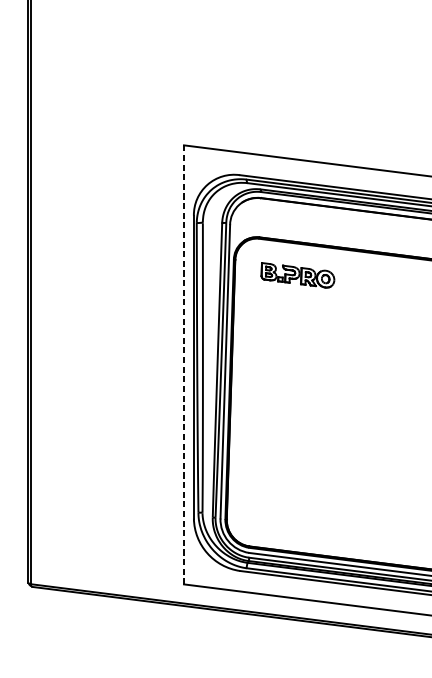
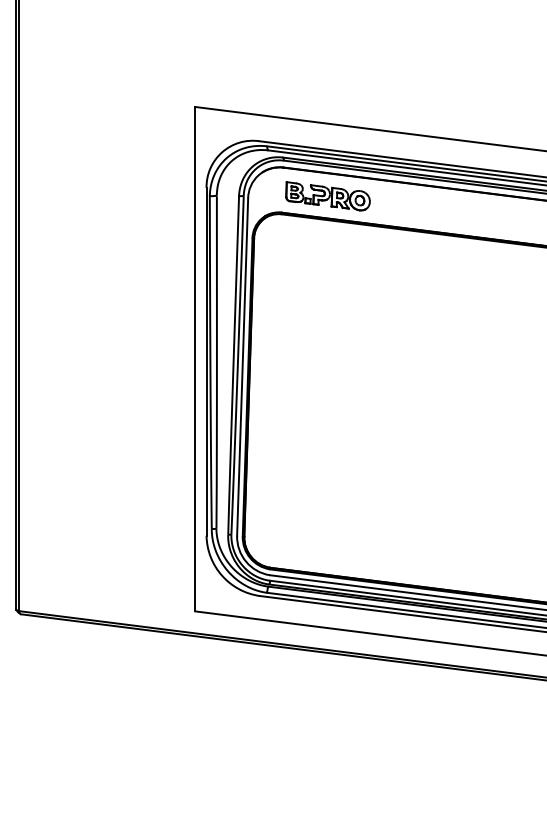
part: (297, 275) -> (327, 196), moved
line: (184, 364) -> (195, 358), dashed -> solid

